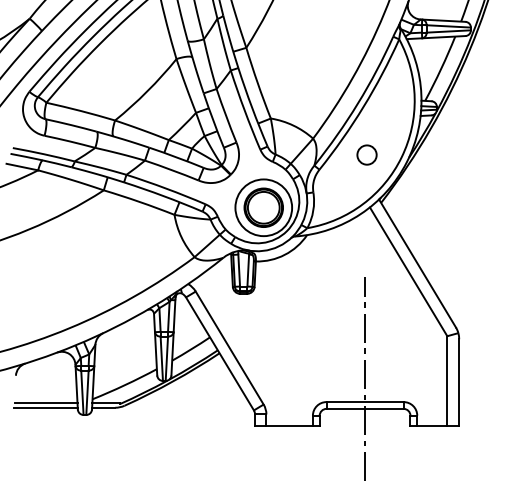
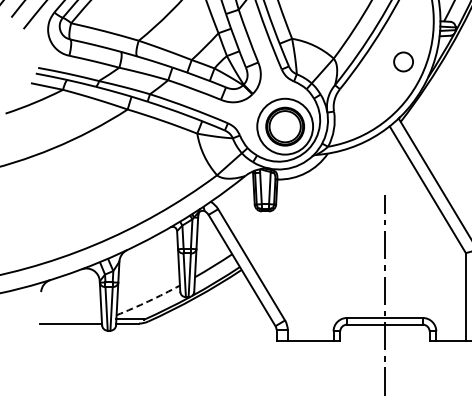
circle: (366, 154) -> (403, 61), moved
arc: (125, 385) -> (149, 301), solid -> dashed
line: (45, 403) -> (70, 319), removed

